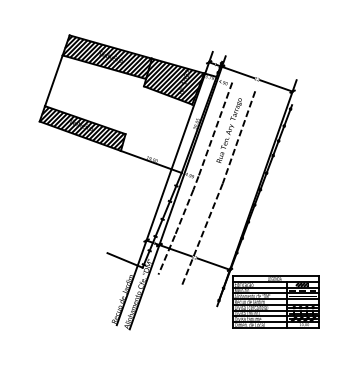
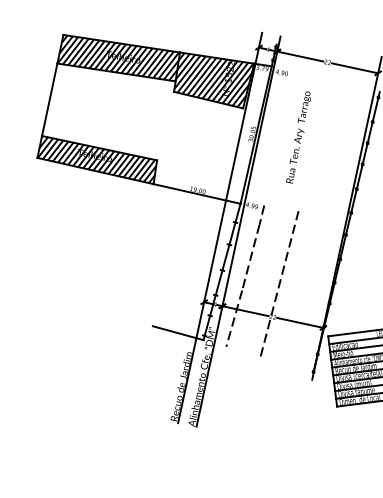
line: (215, 129) -> (279, 138), removed
line: (238, 137) -> (312, 145), removed

